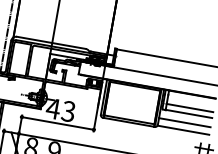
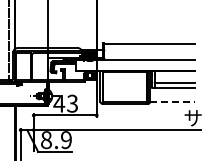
line: (184, 122) -> (172, 95), removed
line: (183, 130) -> (172, 102), solid -> dashed

